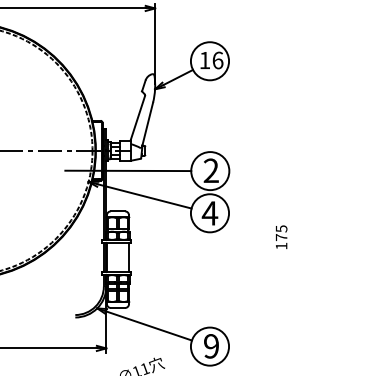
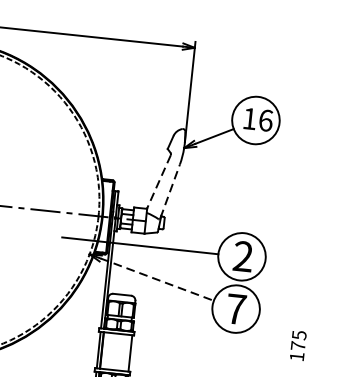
line: (137, 118) -> (158, 182), solid -> dashed
line: (147, 124) -> (170, 190), solid -> dashed
line: (145, 196) -> (158, 279), solid -> dashed
text: (209, 213) -> (235, 309), 4 -> 7
text: (281, 236) -> (298, 344), moved

